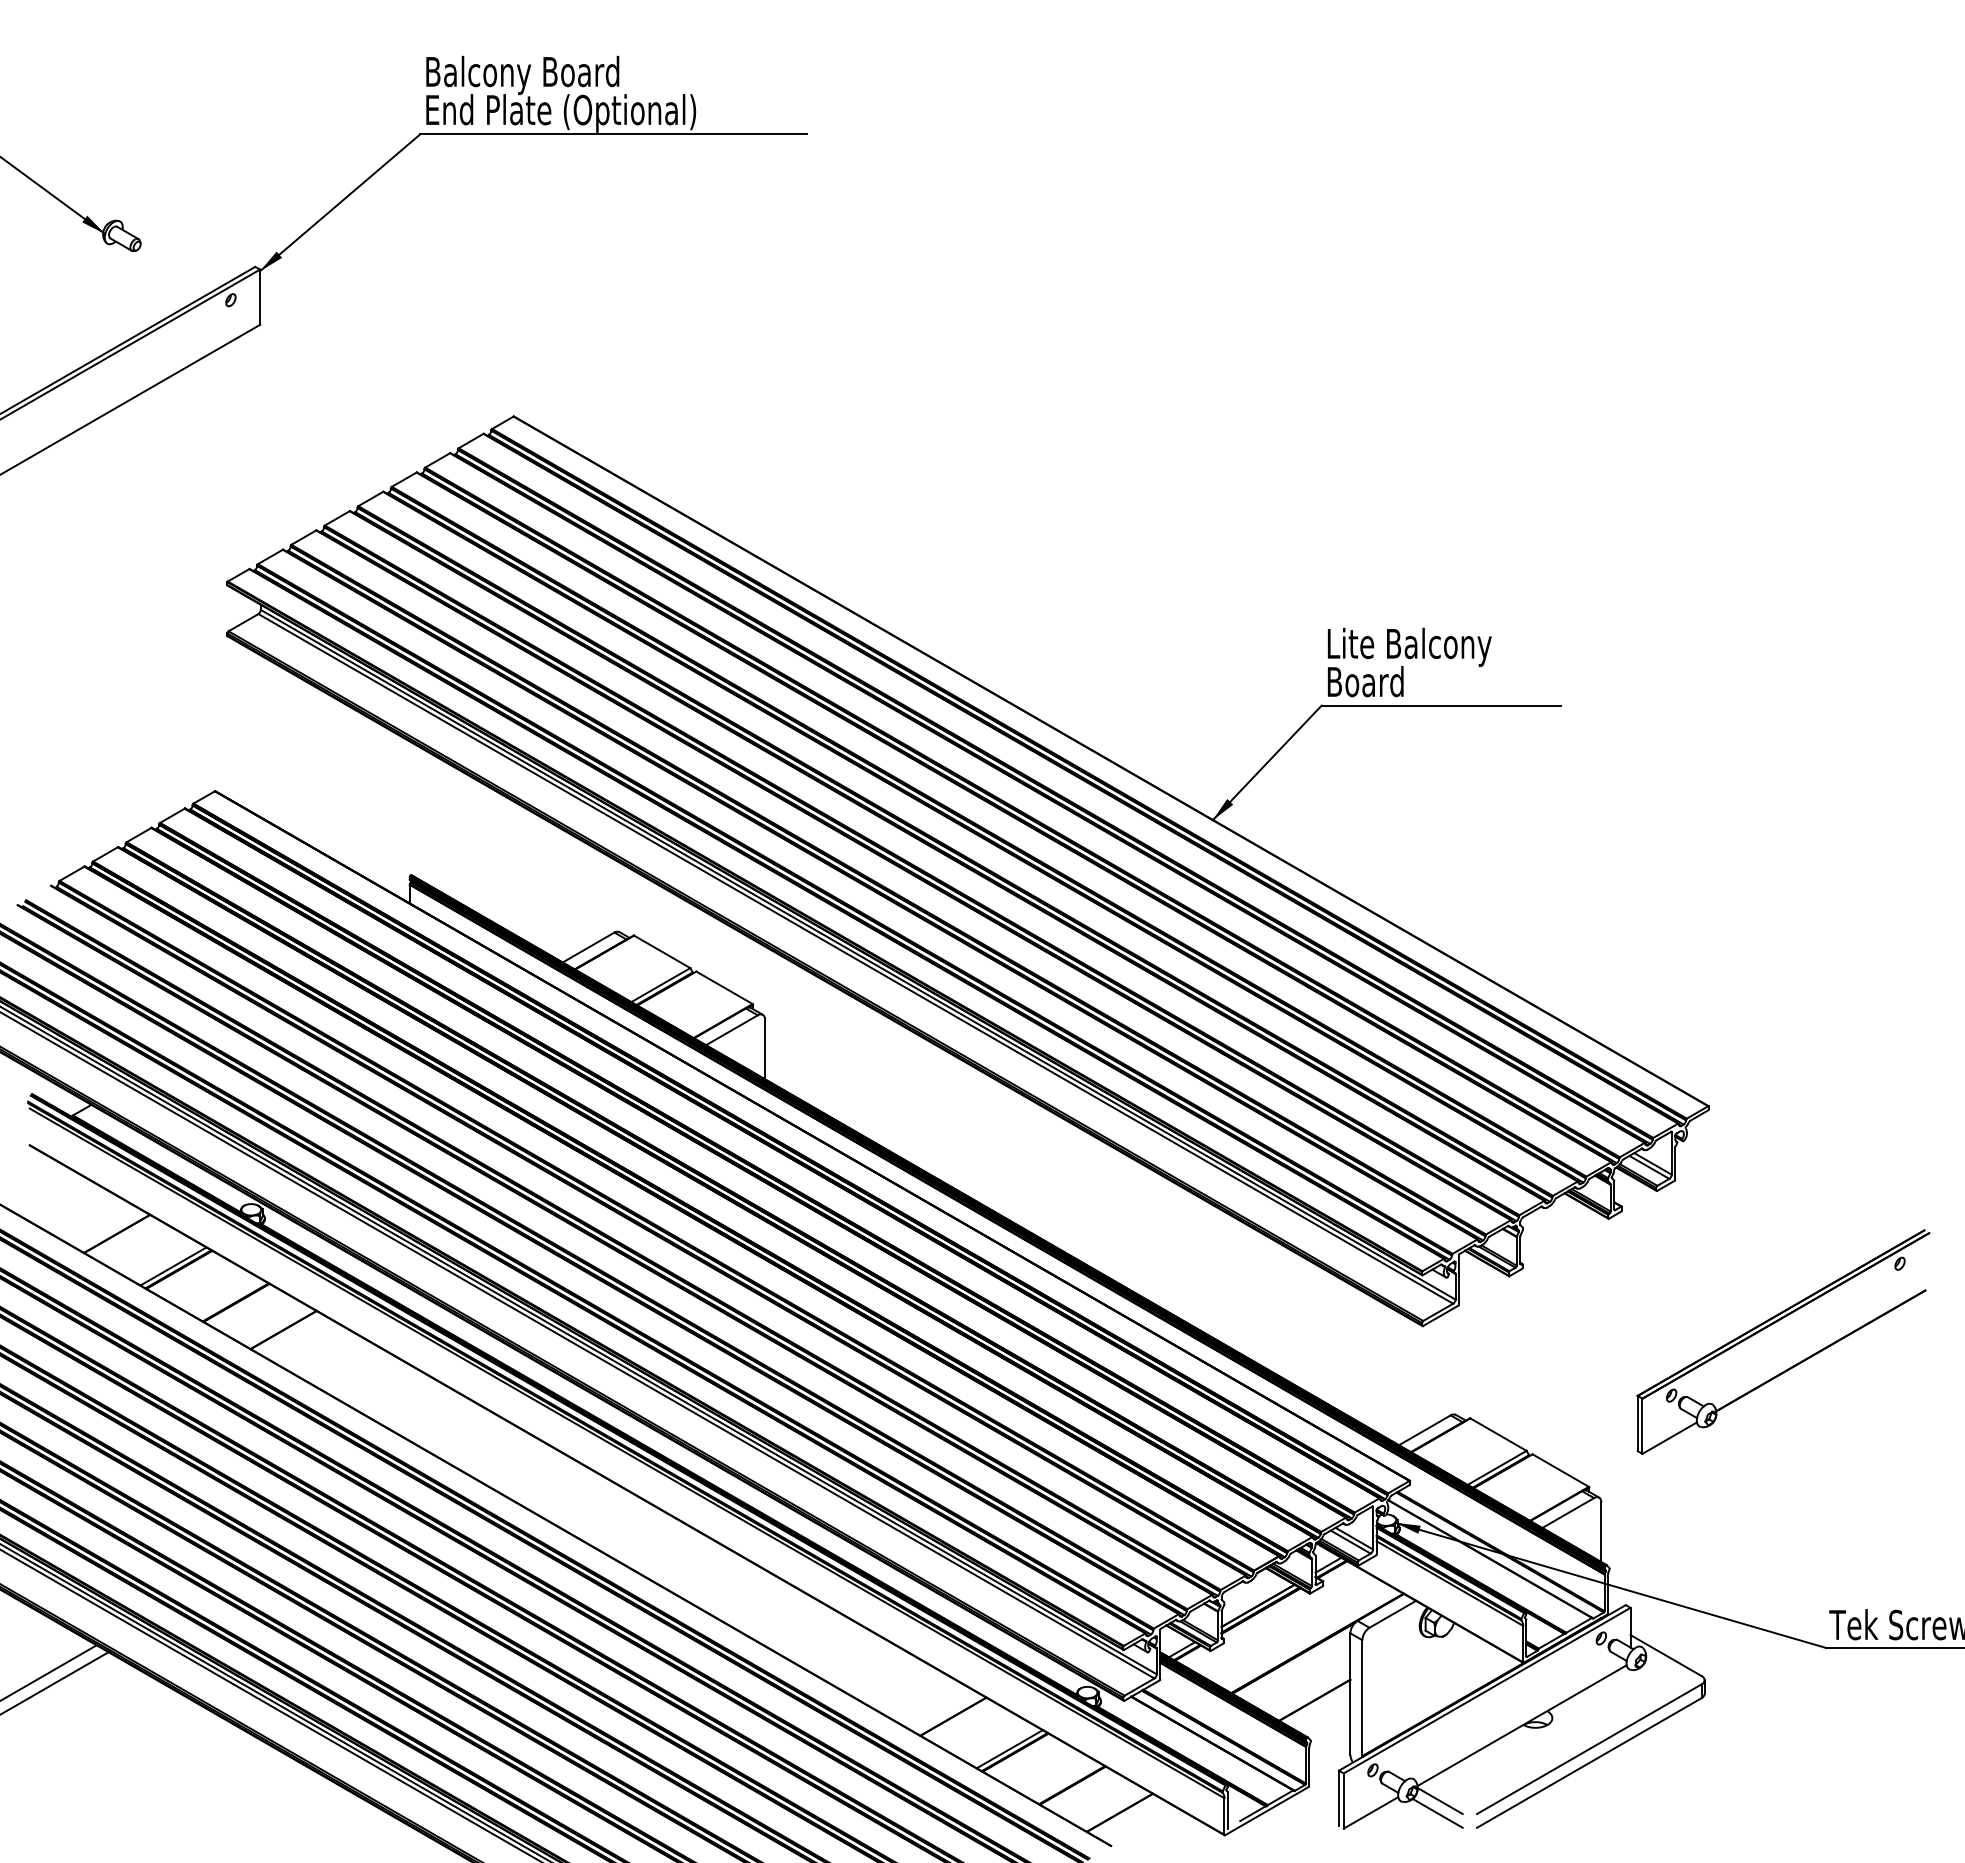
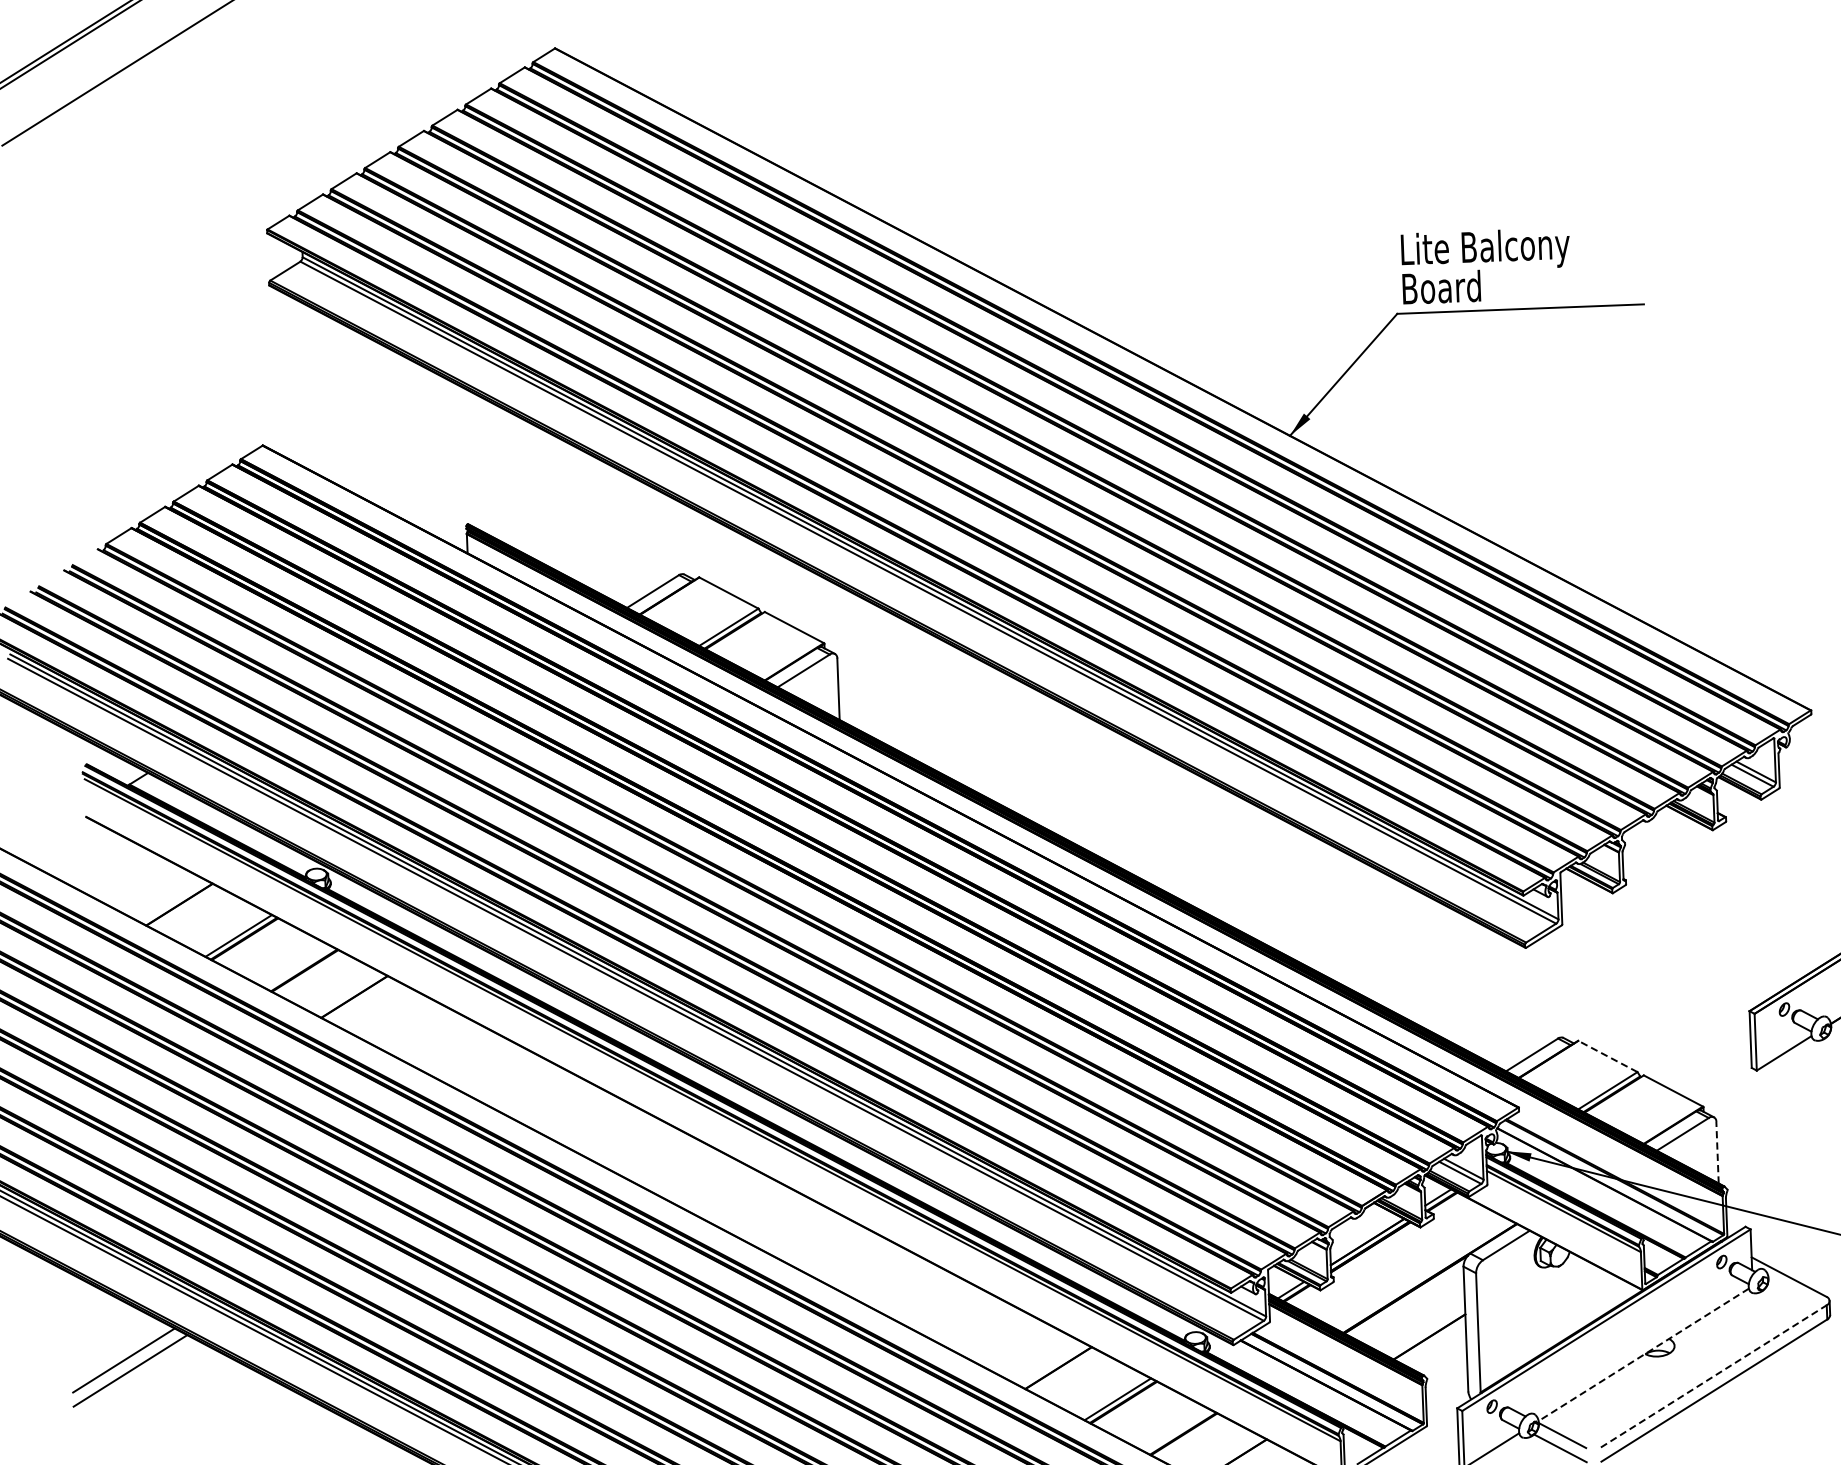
line: (1498, 1434) -> (1607, 1056), solid -> dashed
line: (1601, 1532) -> (1717, 1153), solid -> dashed
line: (1522, 1725) -> (1644, 1354), solid -> dashed
line: (1589, 1749) -> (1714, 1376), solid -> dashed

